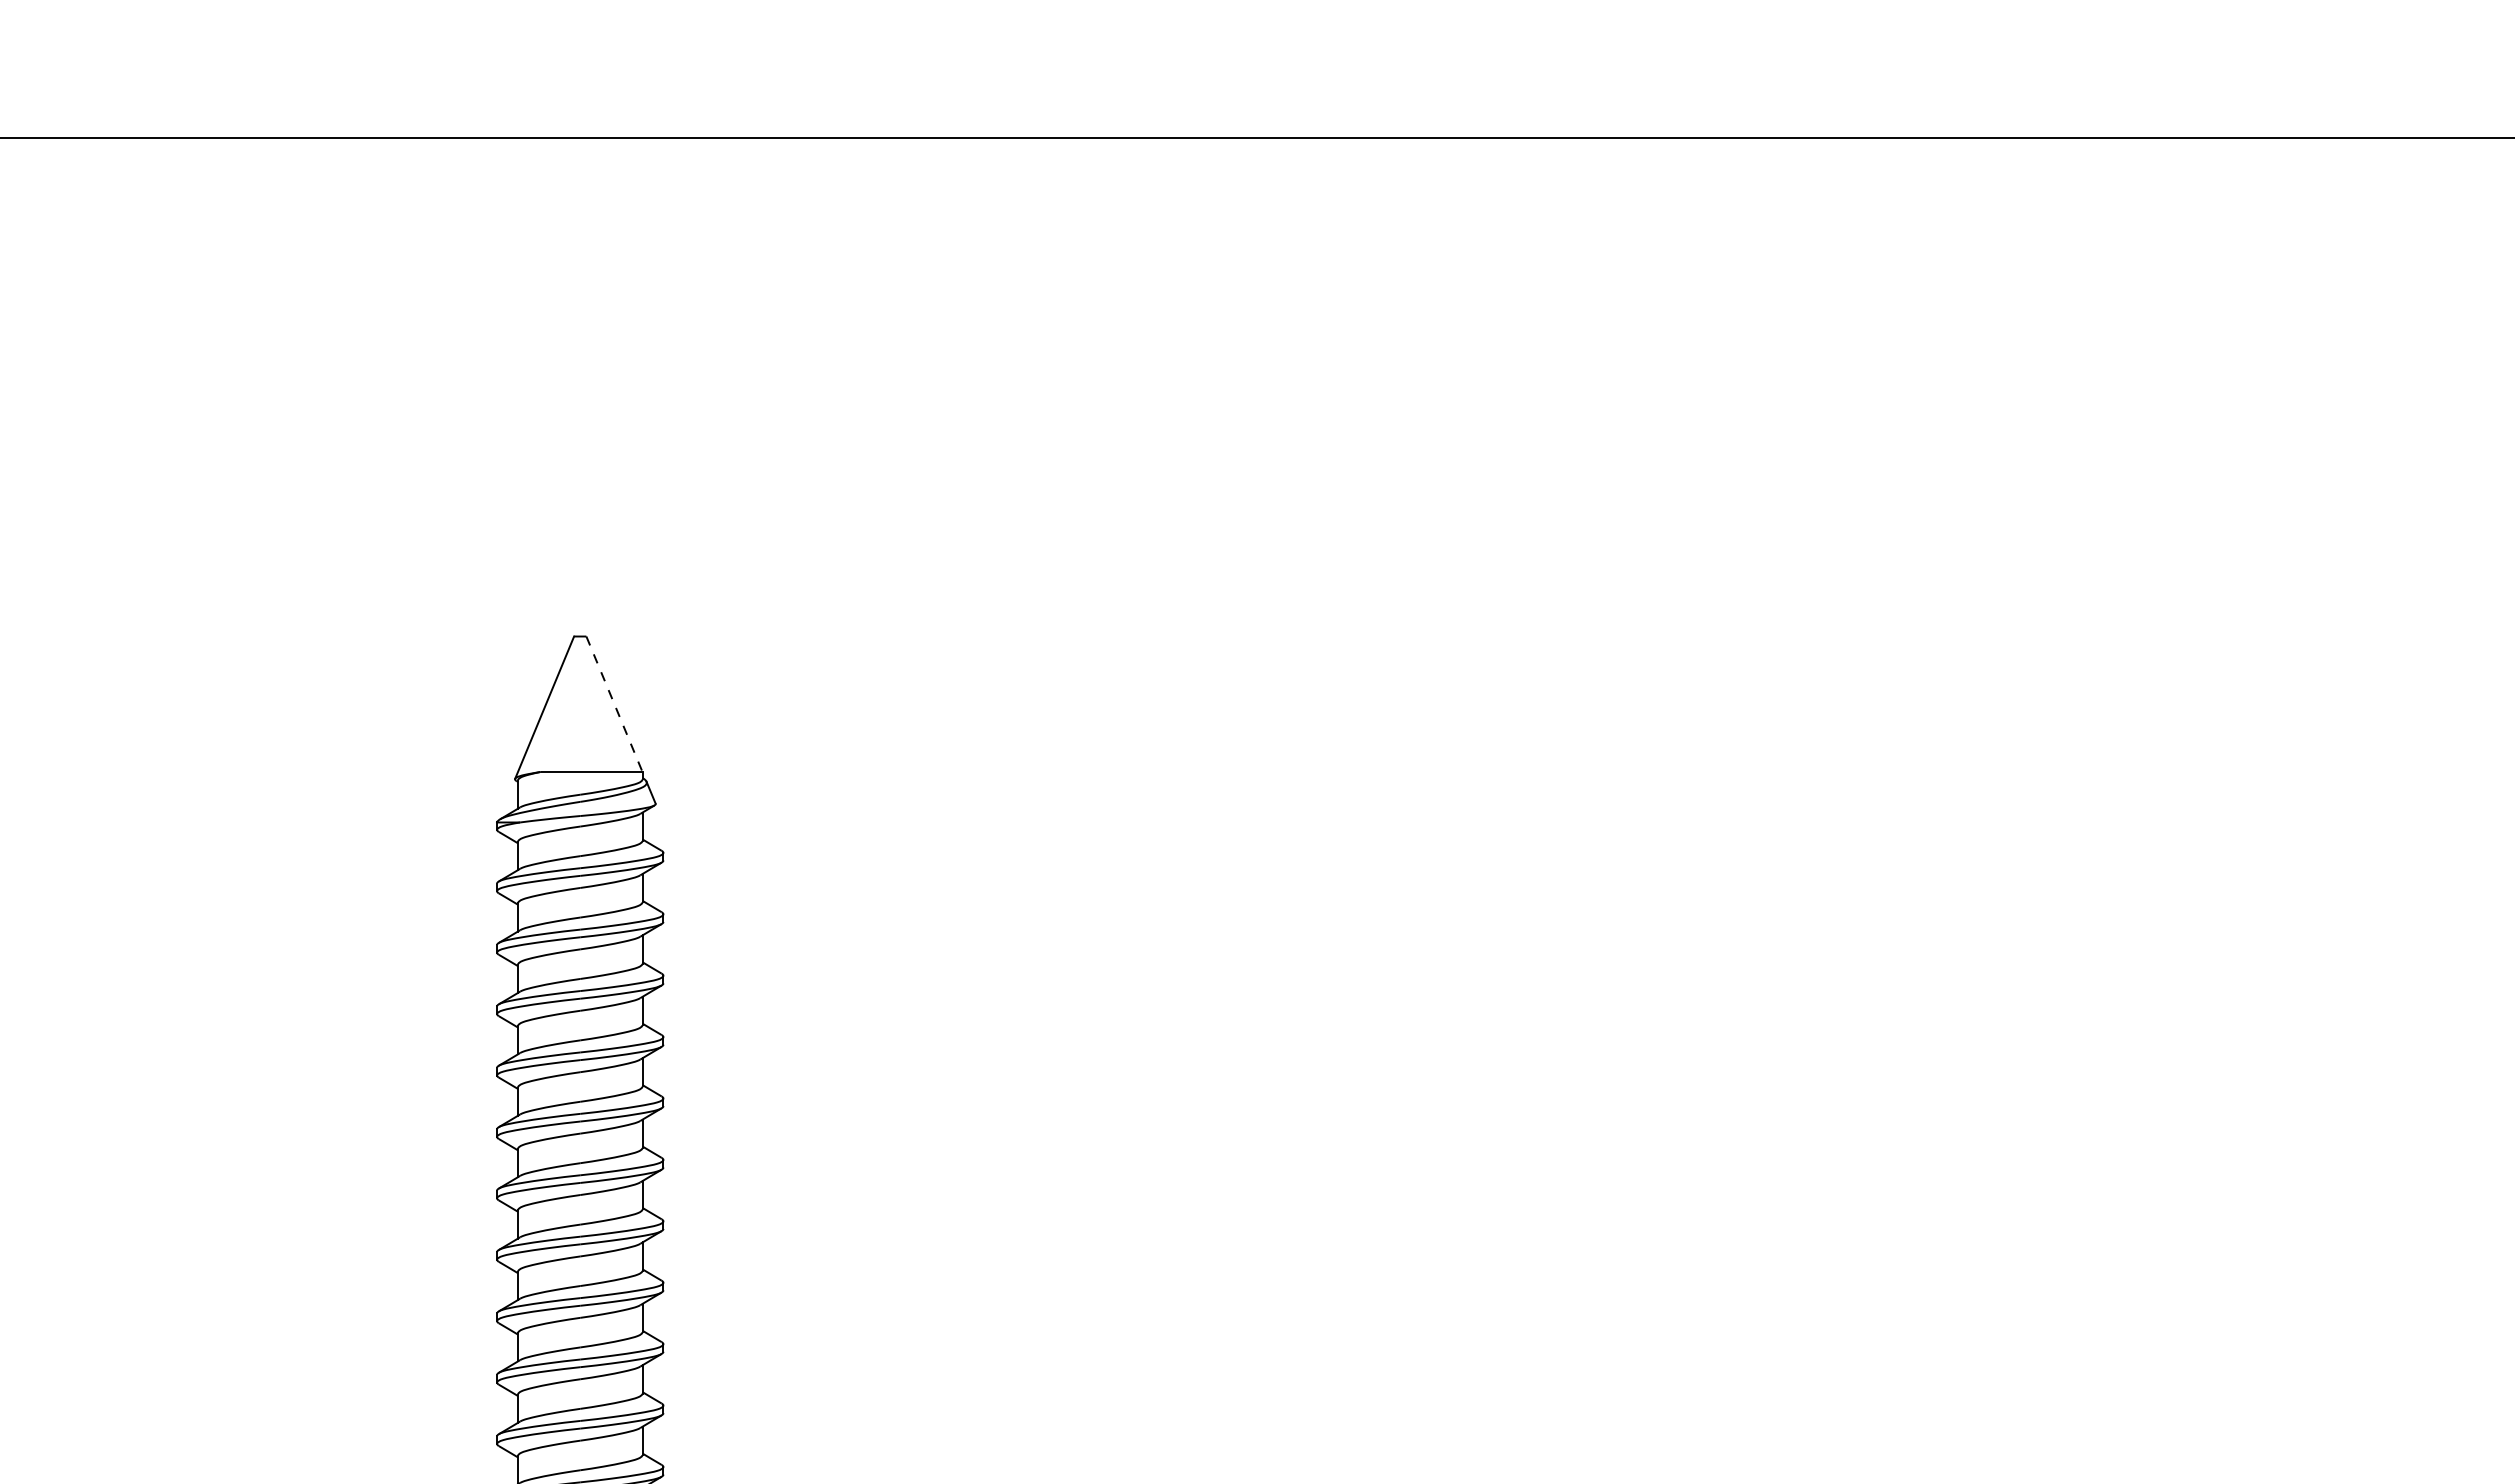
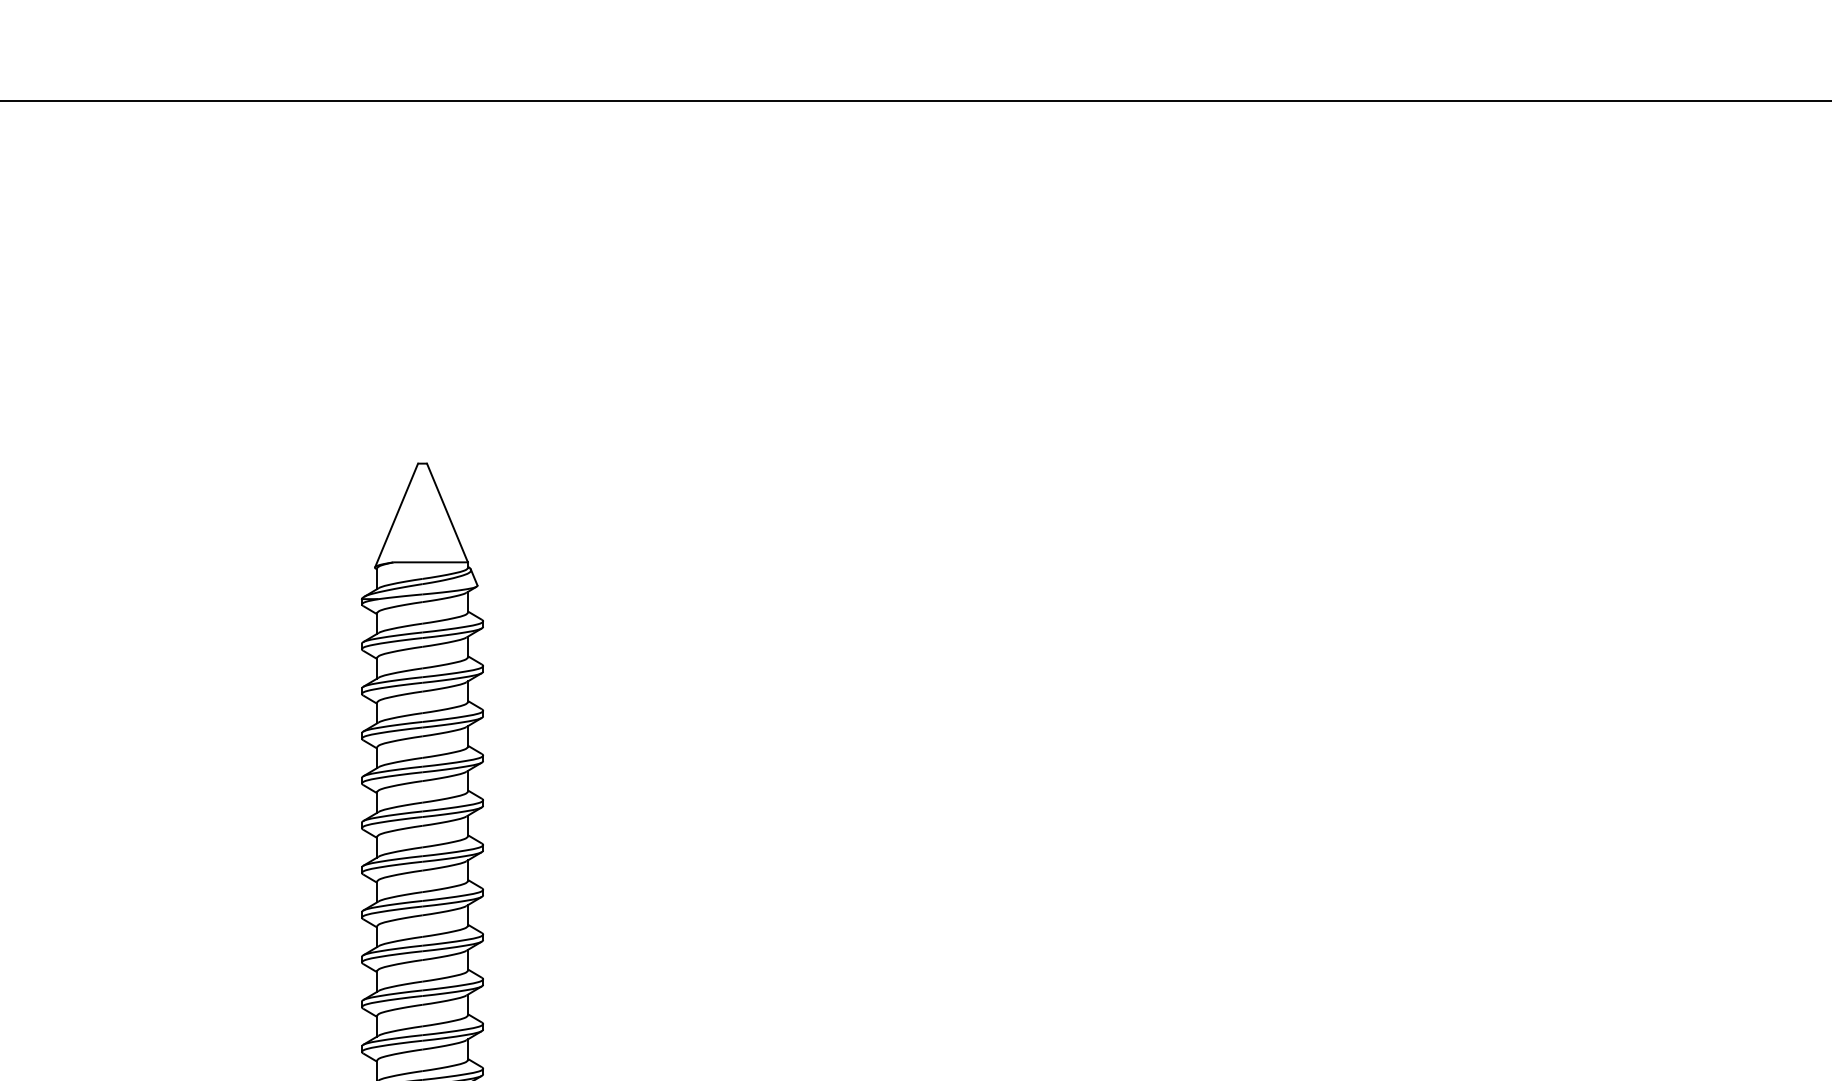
line: (614, 704) -> (447, 513), dashed -> solid

